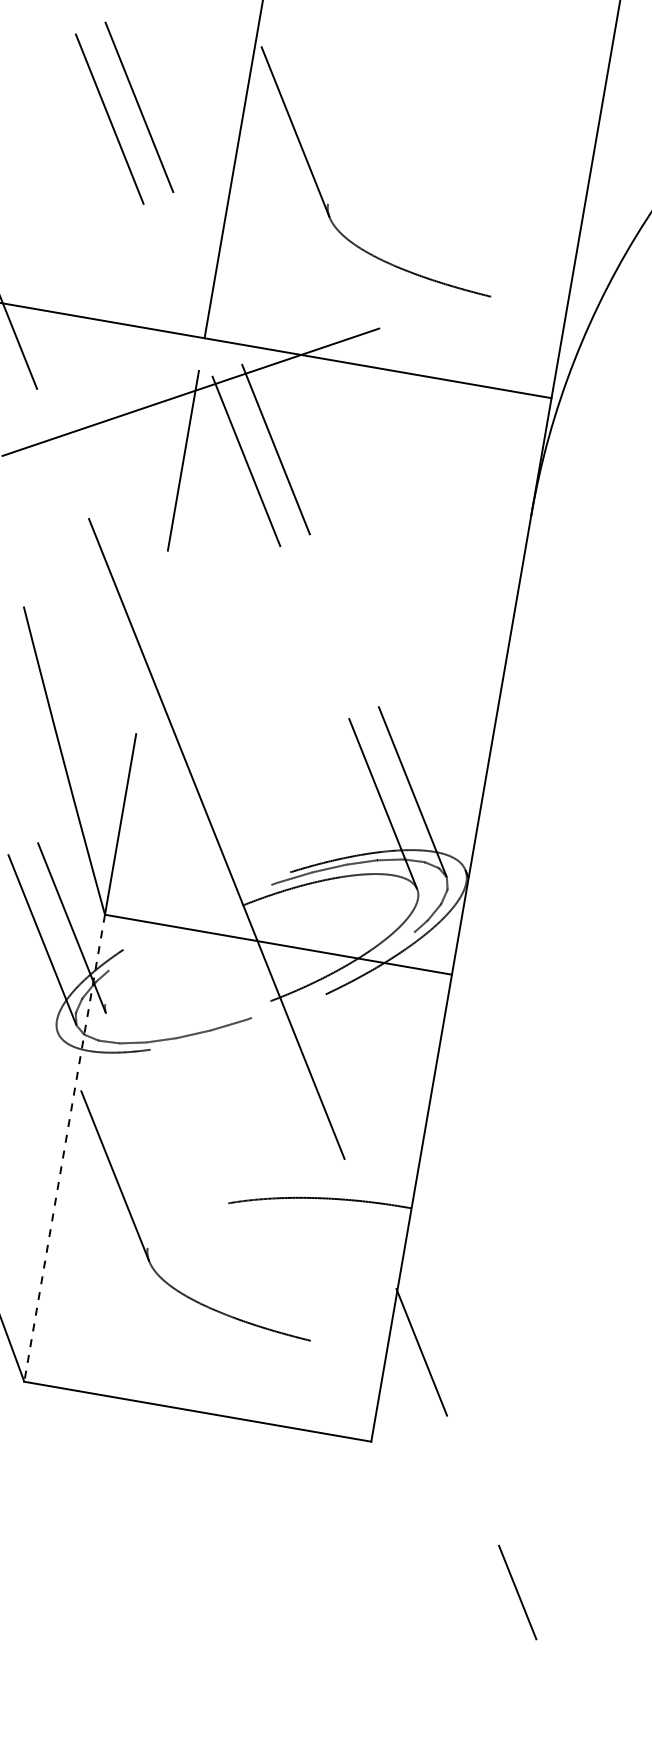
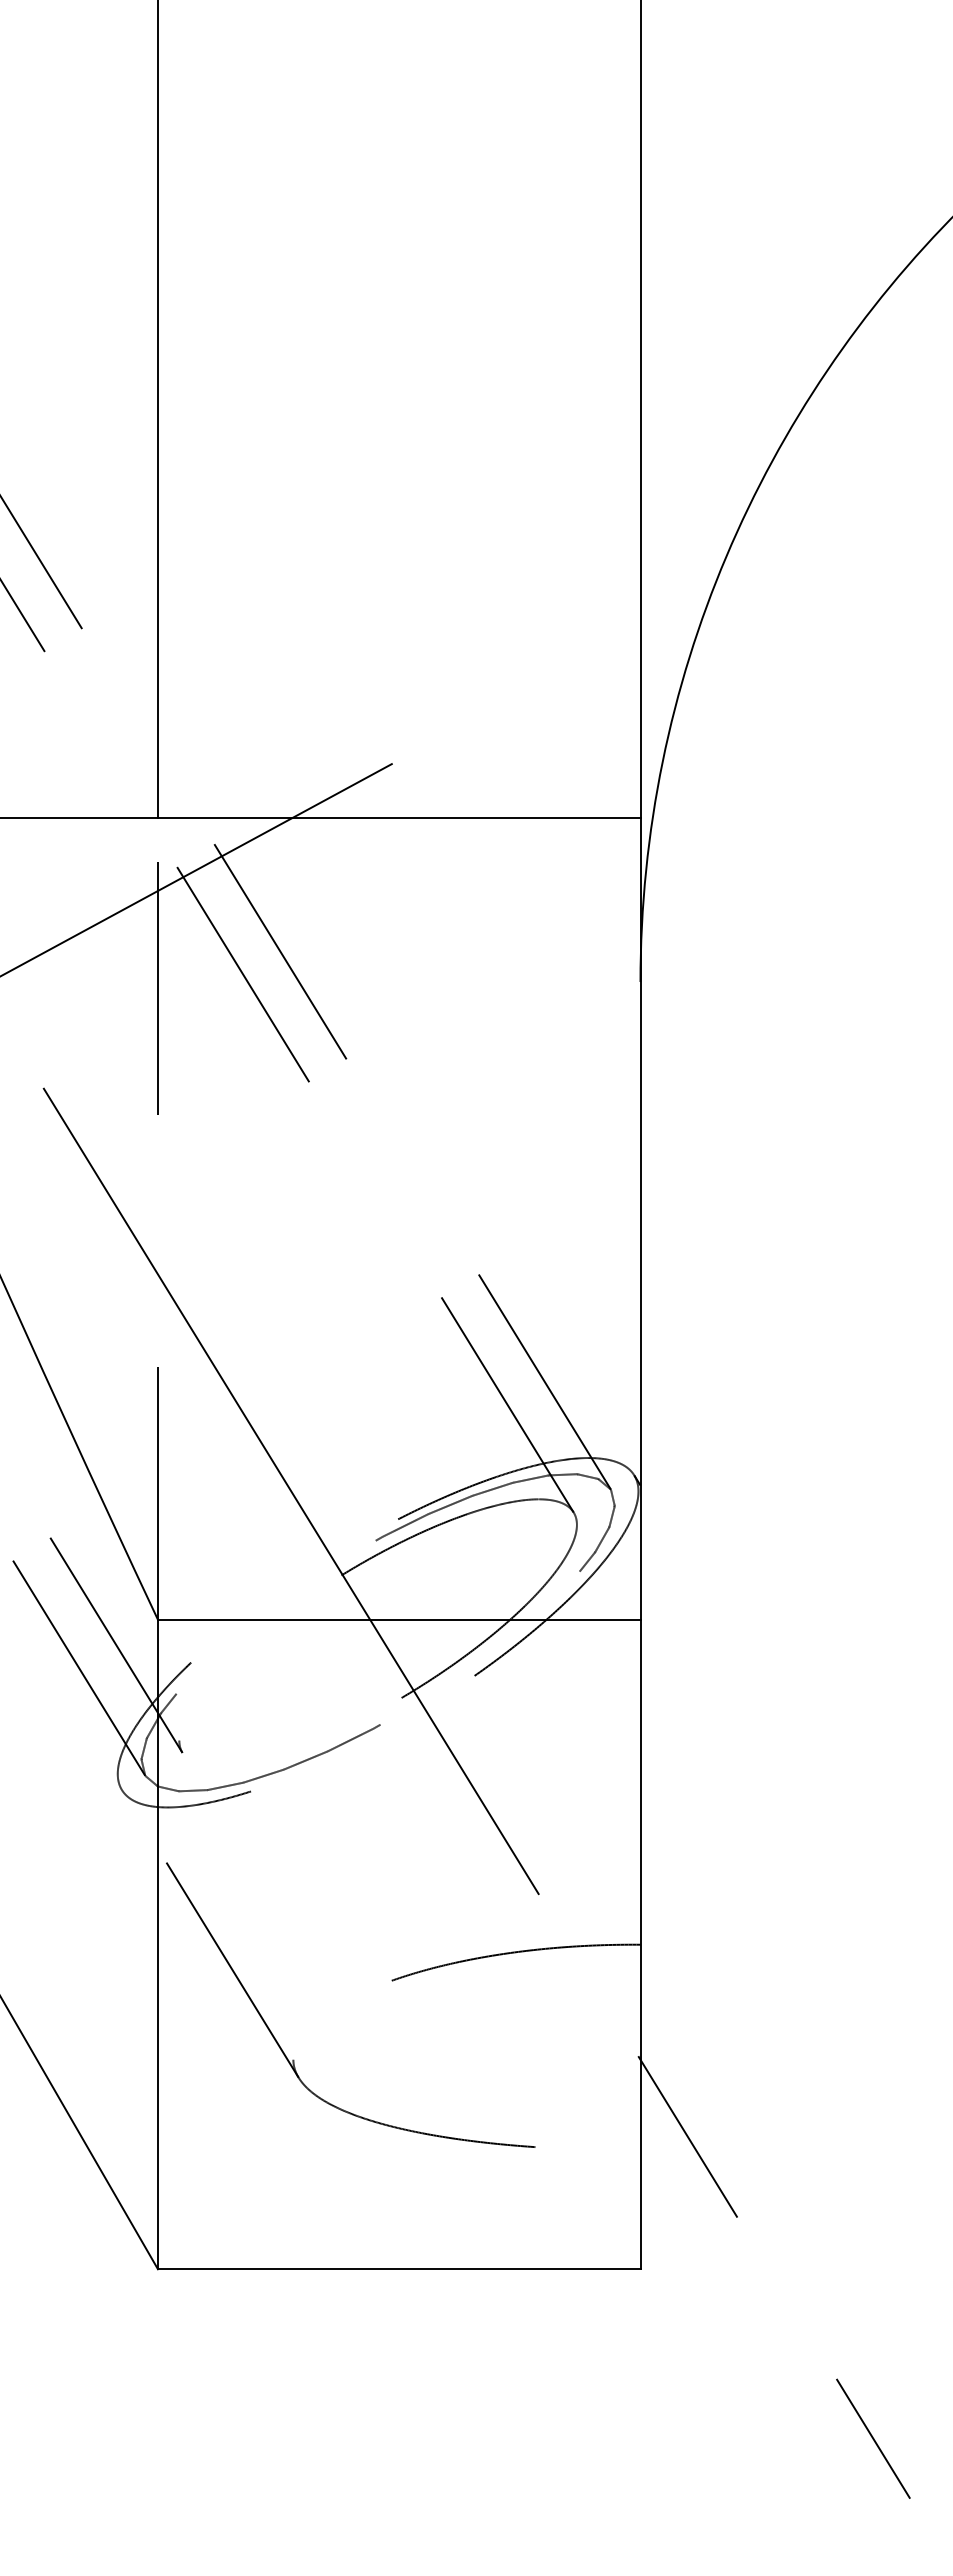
part: (328, 204) -> (294, 608), removed
line: (64, 1148) -> (157, 1944), dashed -> solid

